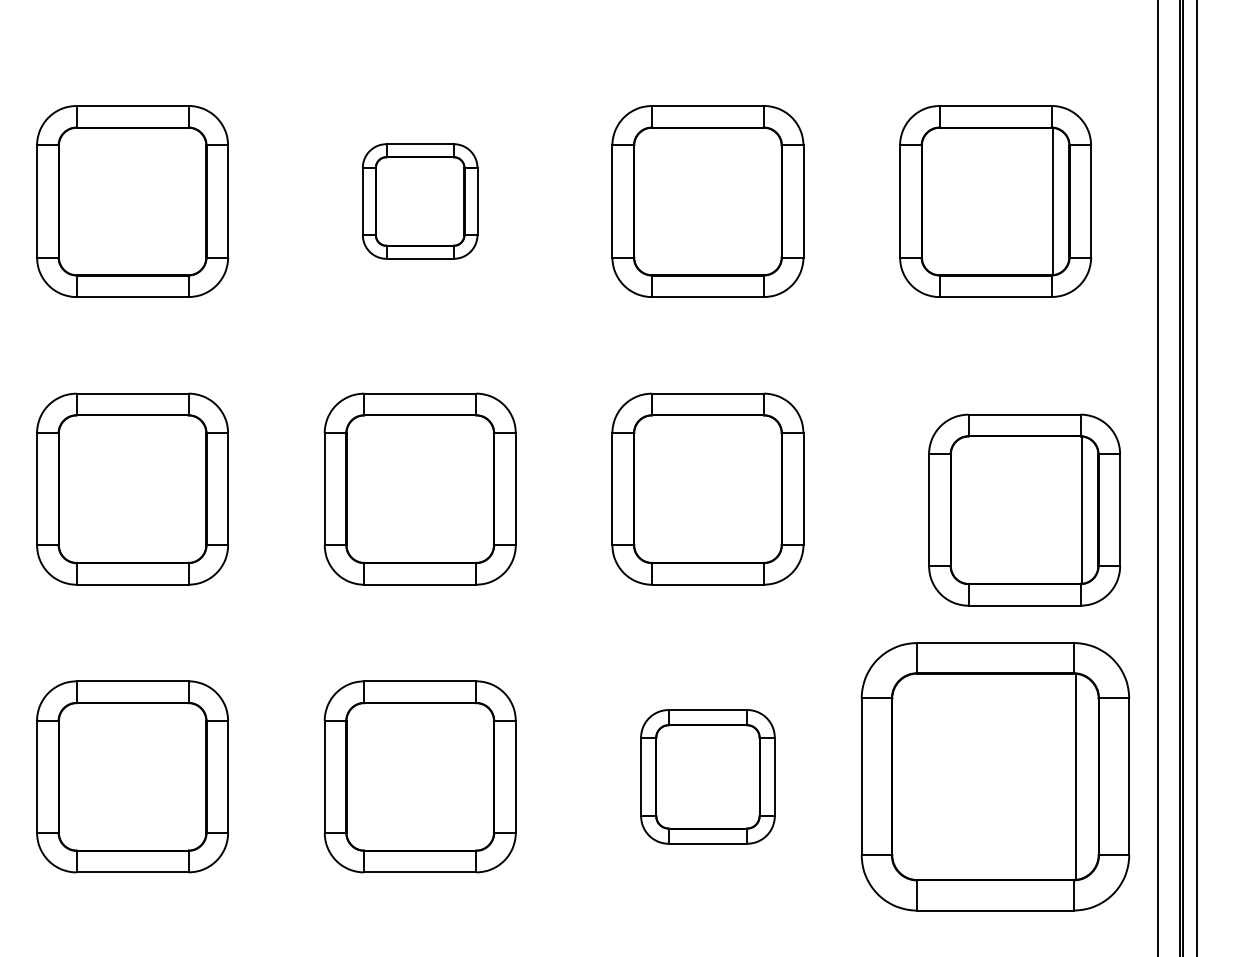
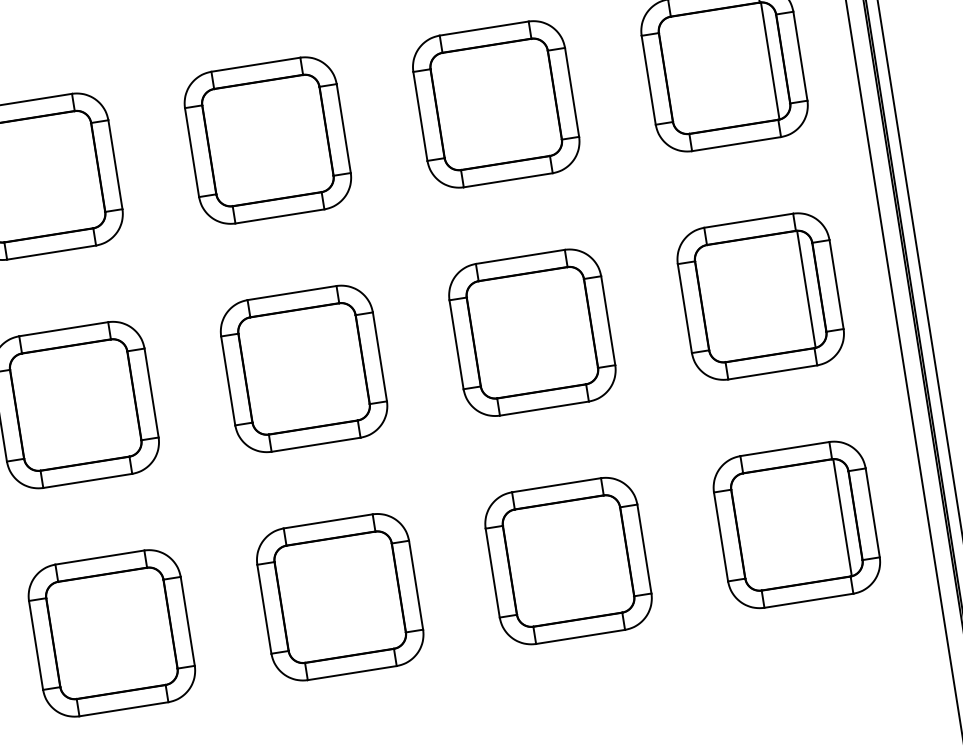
part: (419, 201) -> (267, 140), size x1.67
part: (1024, 509) -> (760, 296), moved
part: (707, 776) -> (568, 560), size x1.43
part: (995, 776) -> (796, 524), size x0.71

